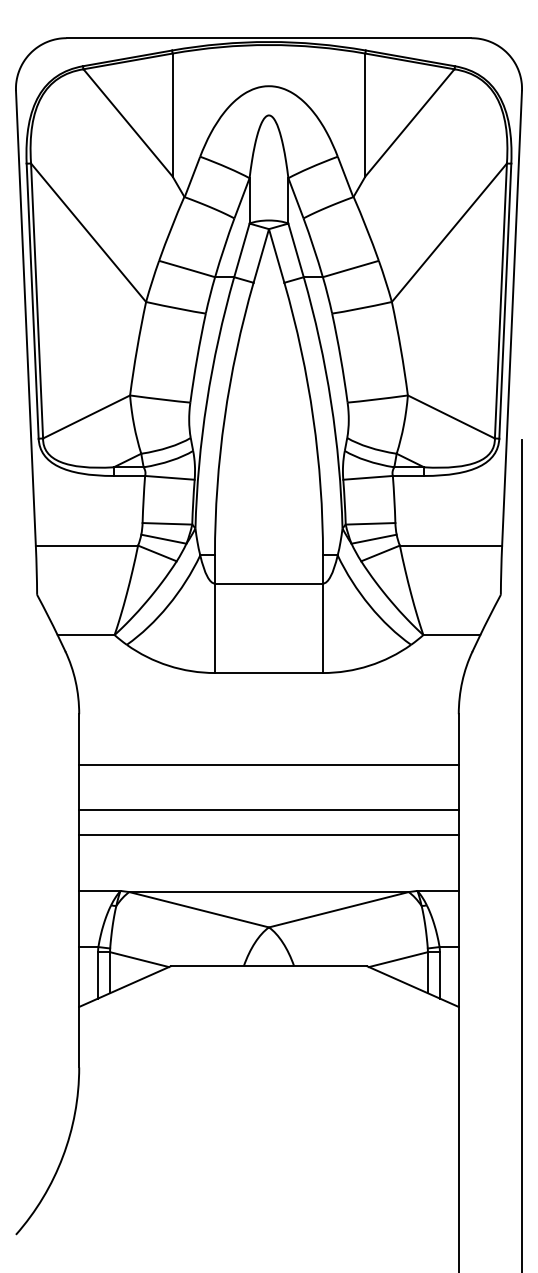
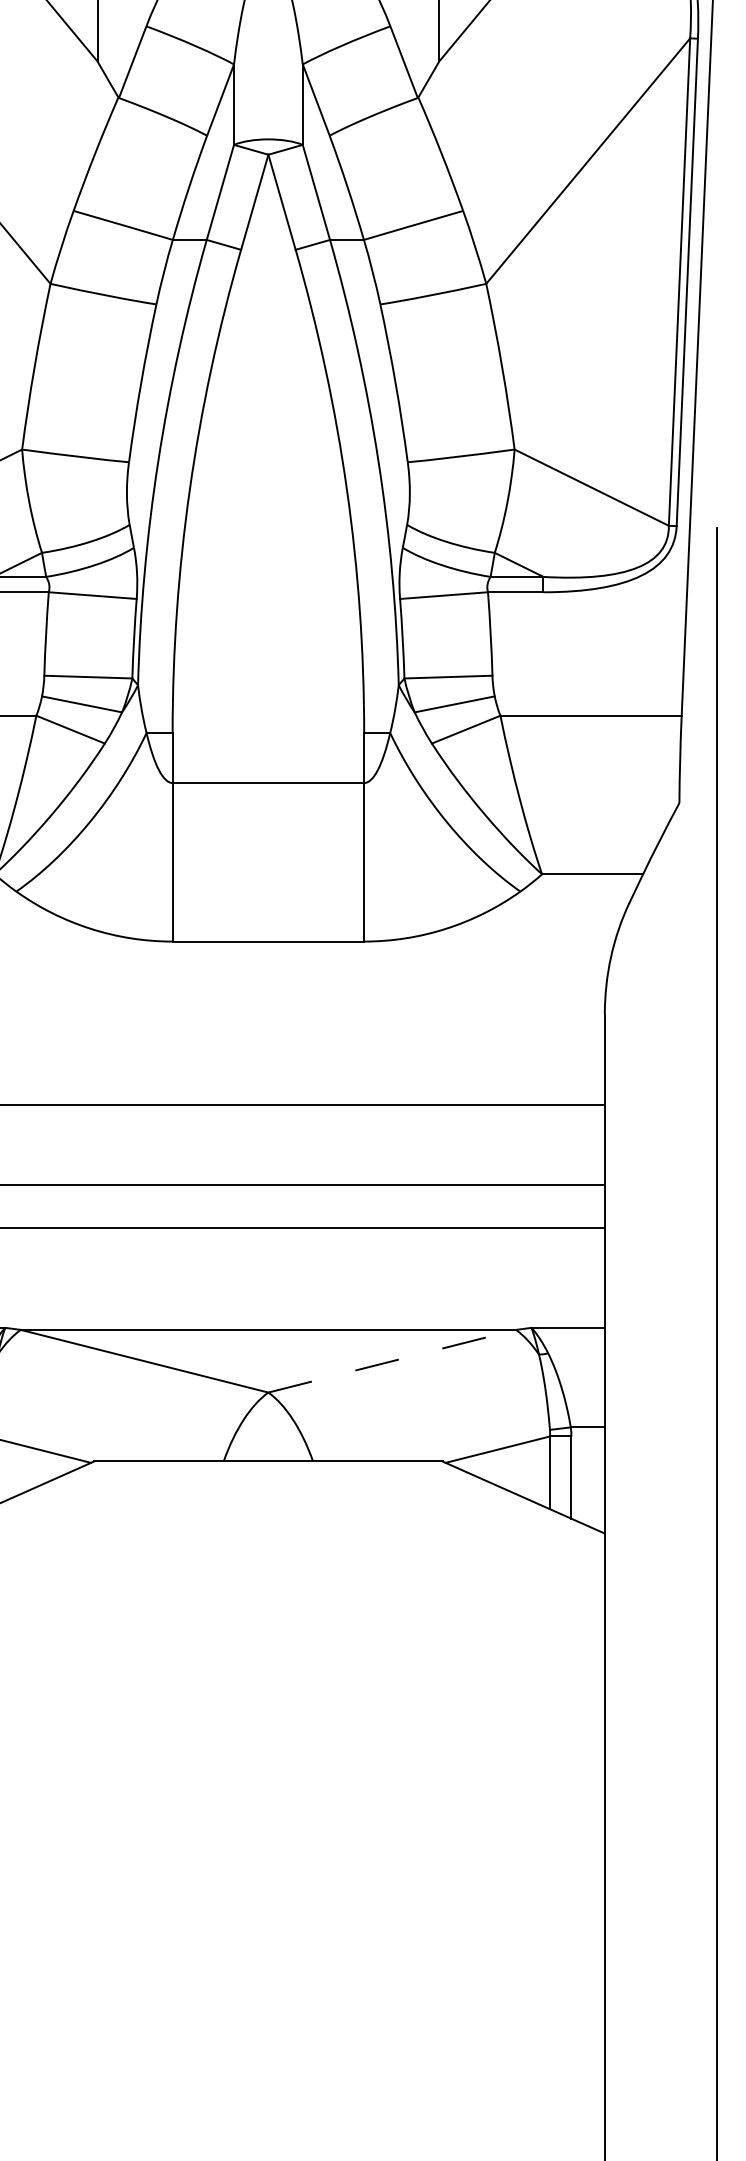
line: (339, 909) -> (393, 1360), solid -> dashed

